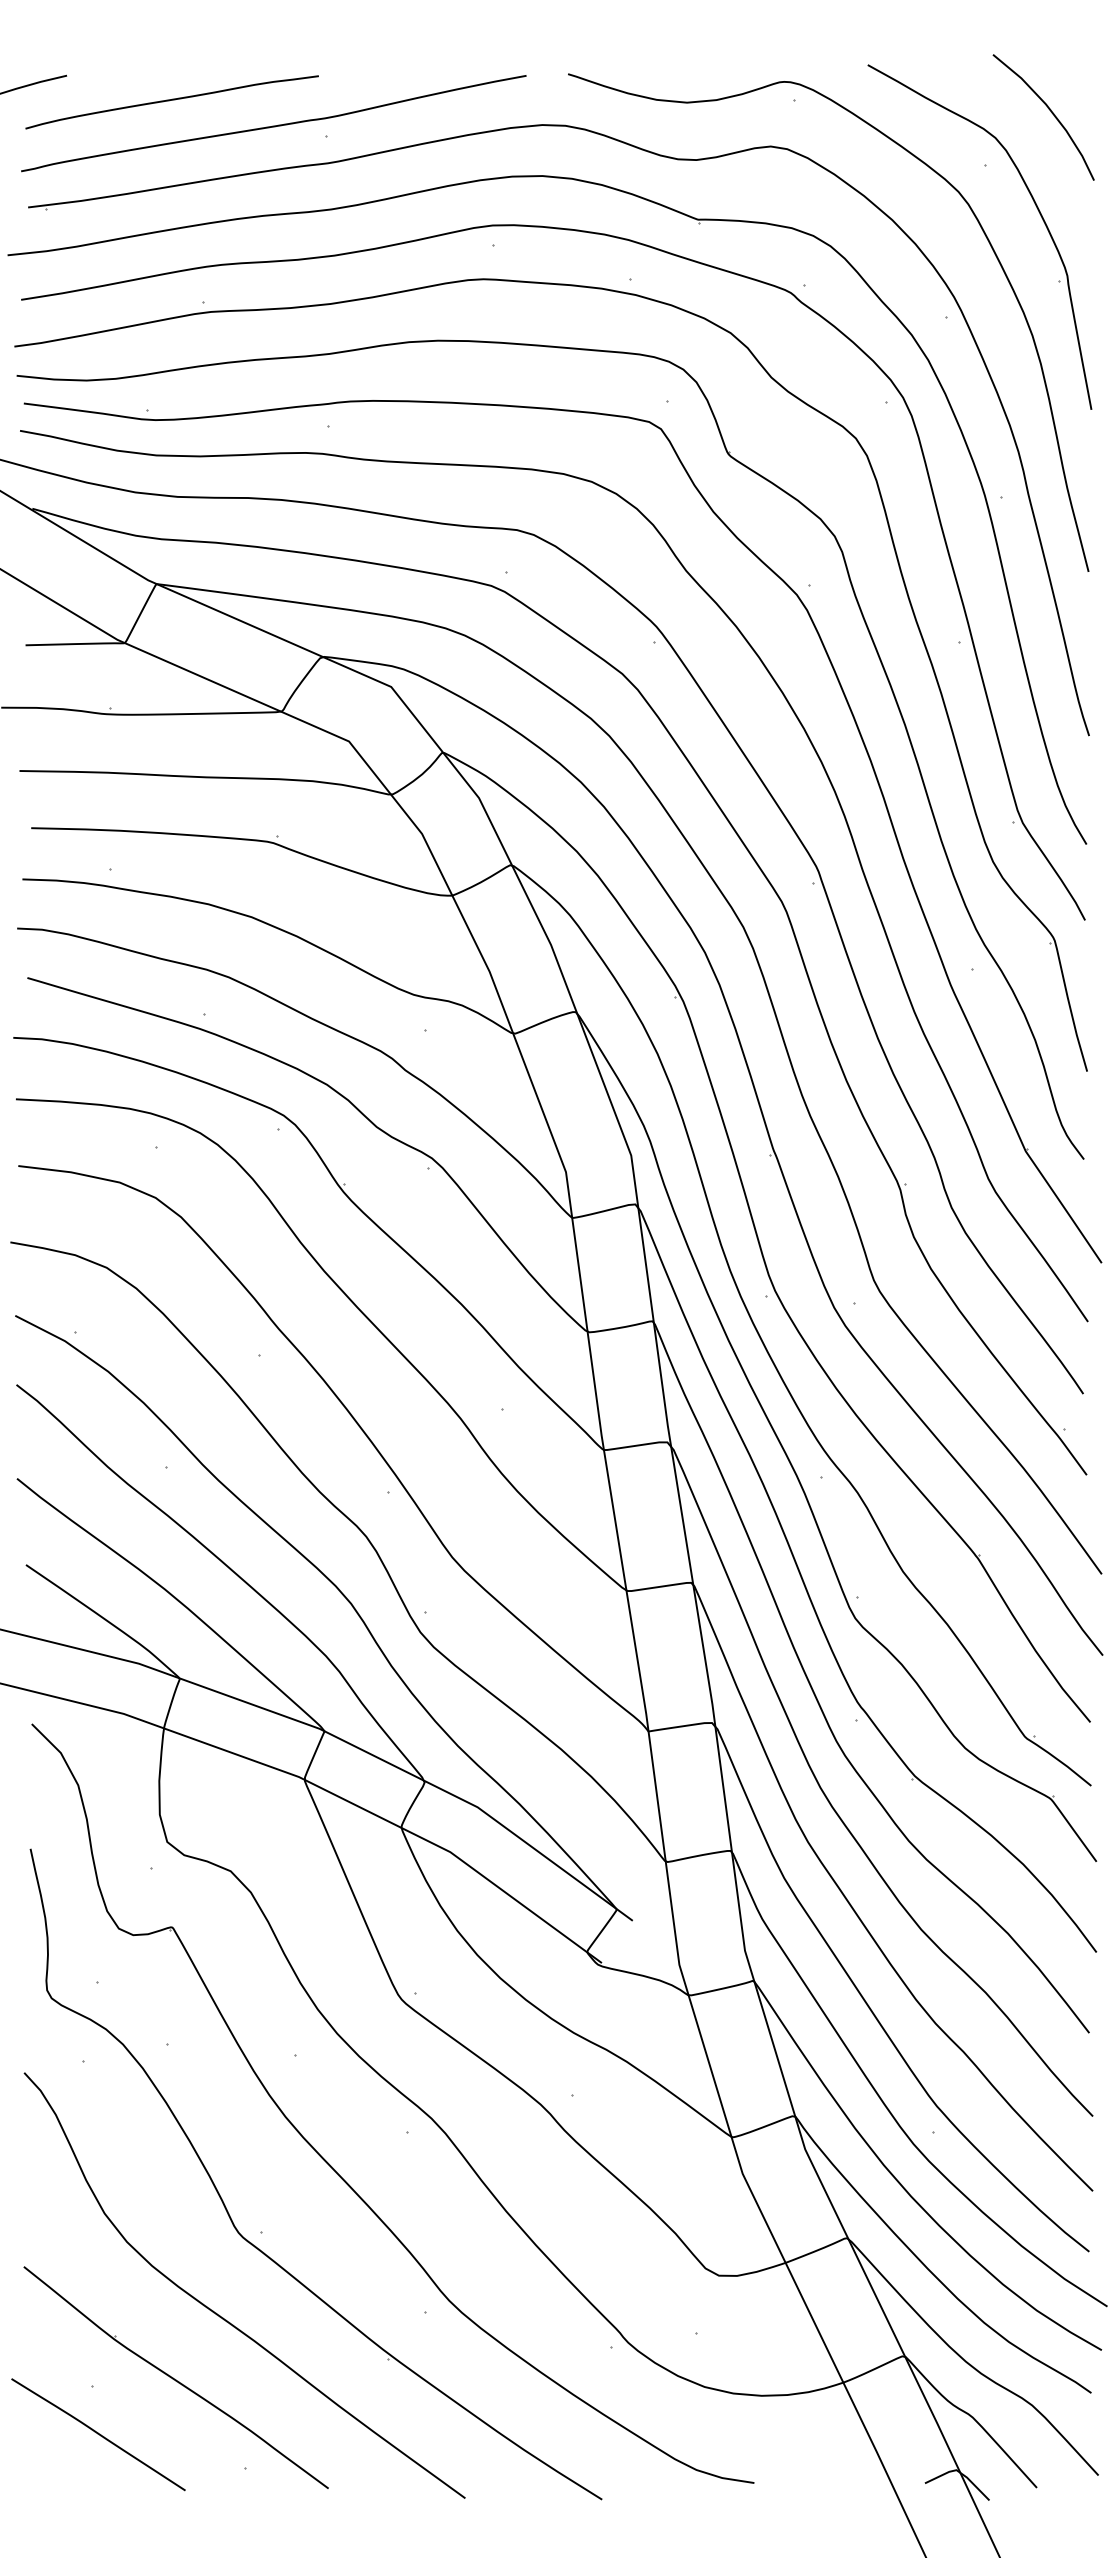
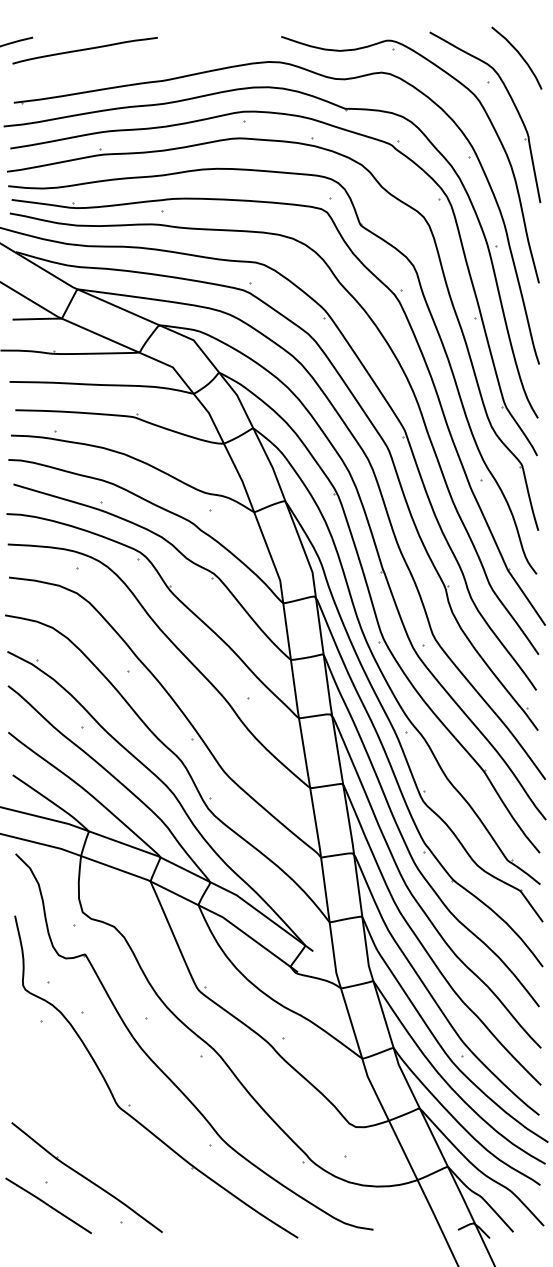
part: (273, 121) -> (135, 60), removed
curve: (219, 2312) -> (108, 1145), removed

